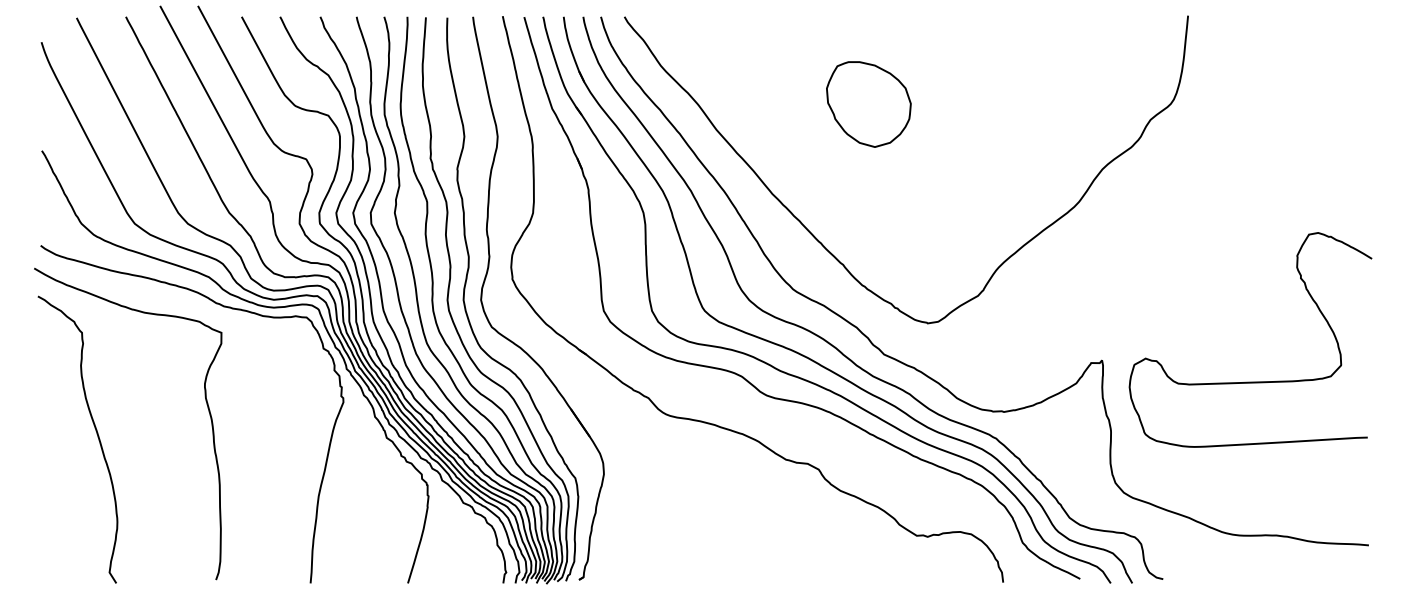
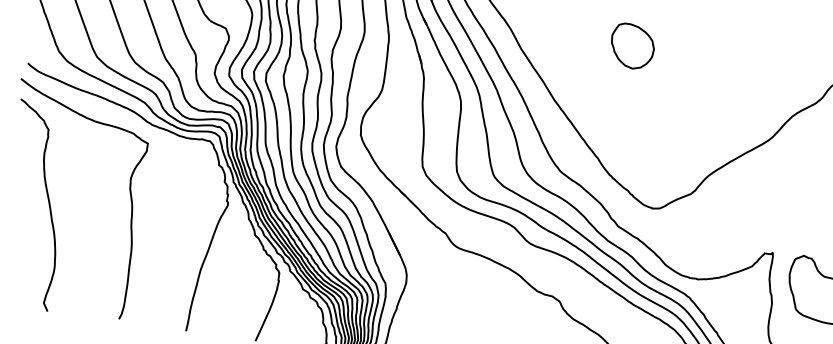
part: (868, 104) -> (632, 46), size x0.71

